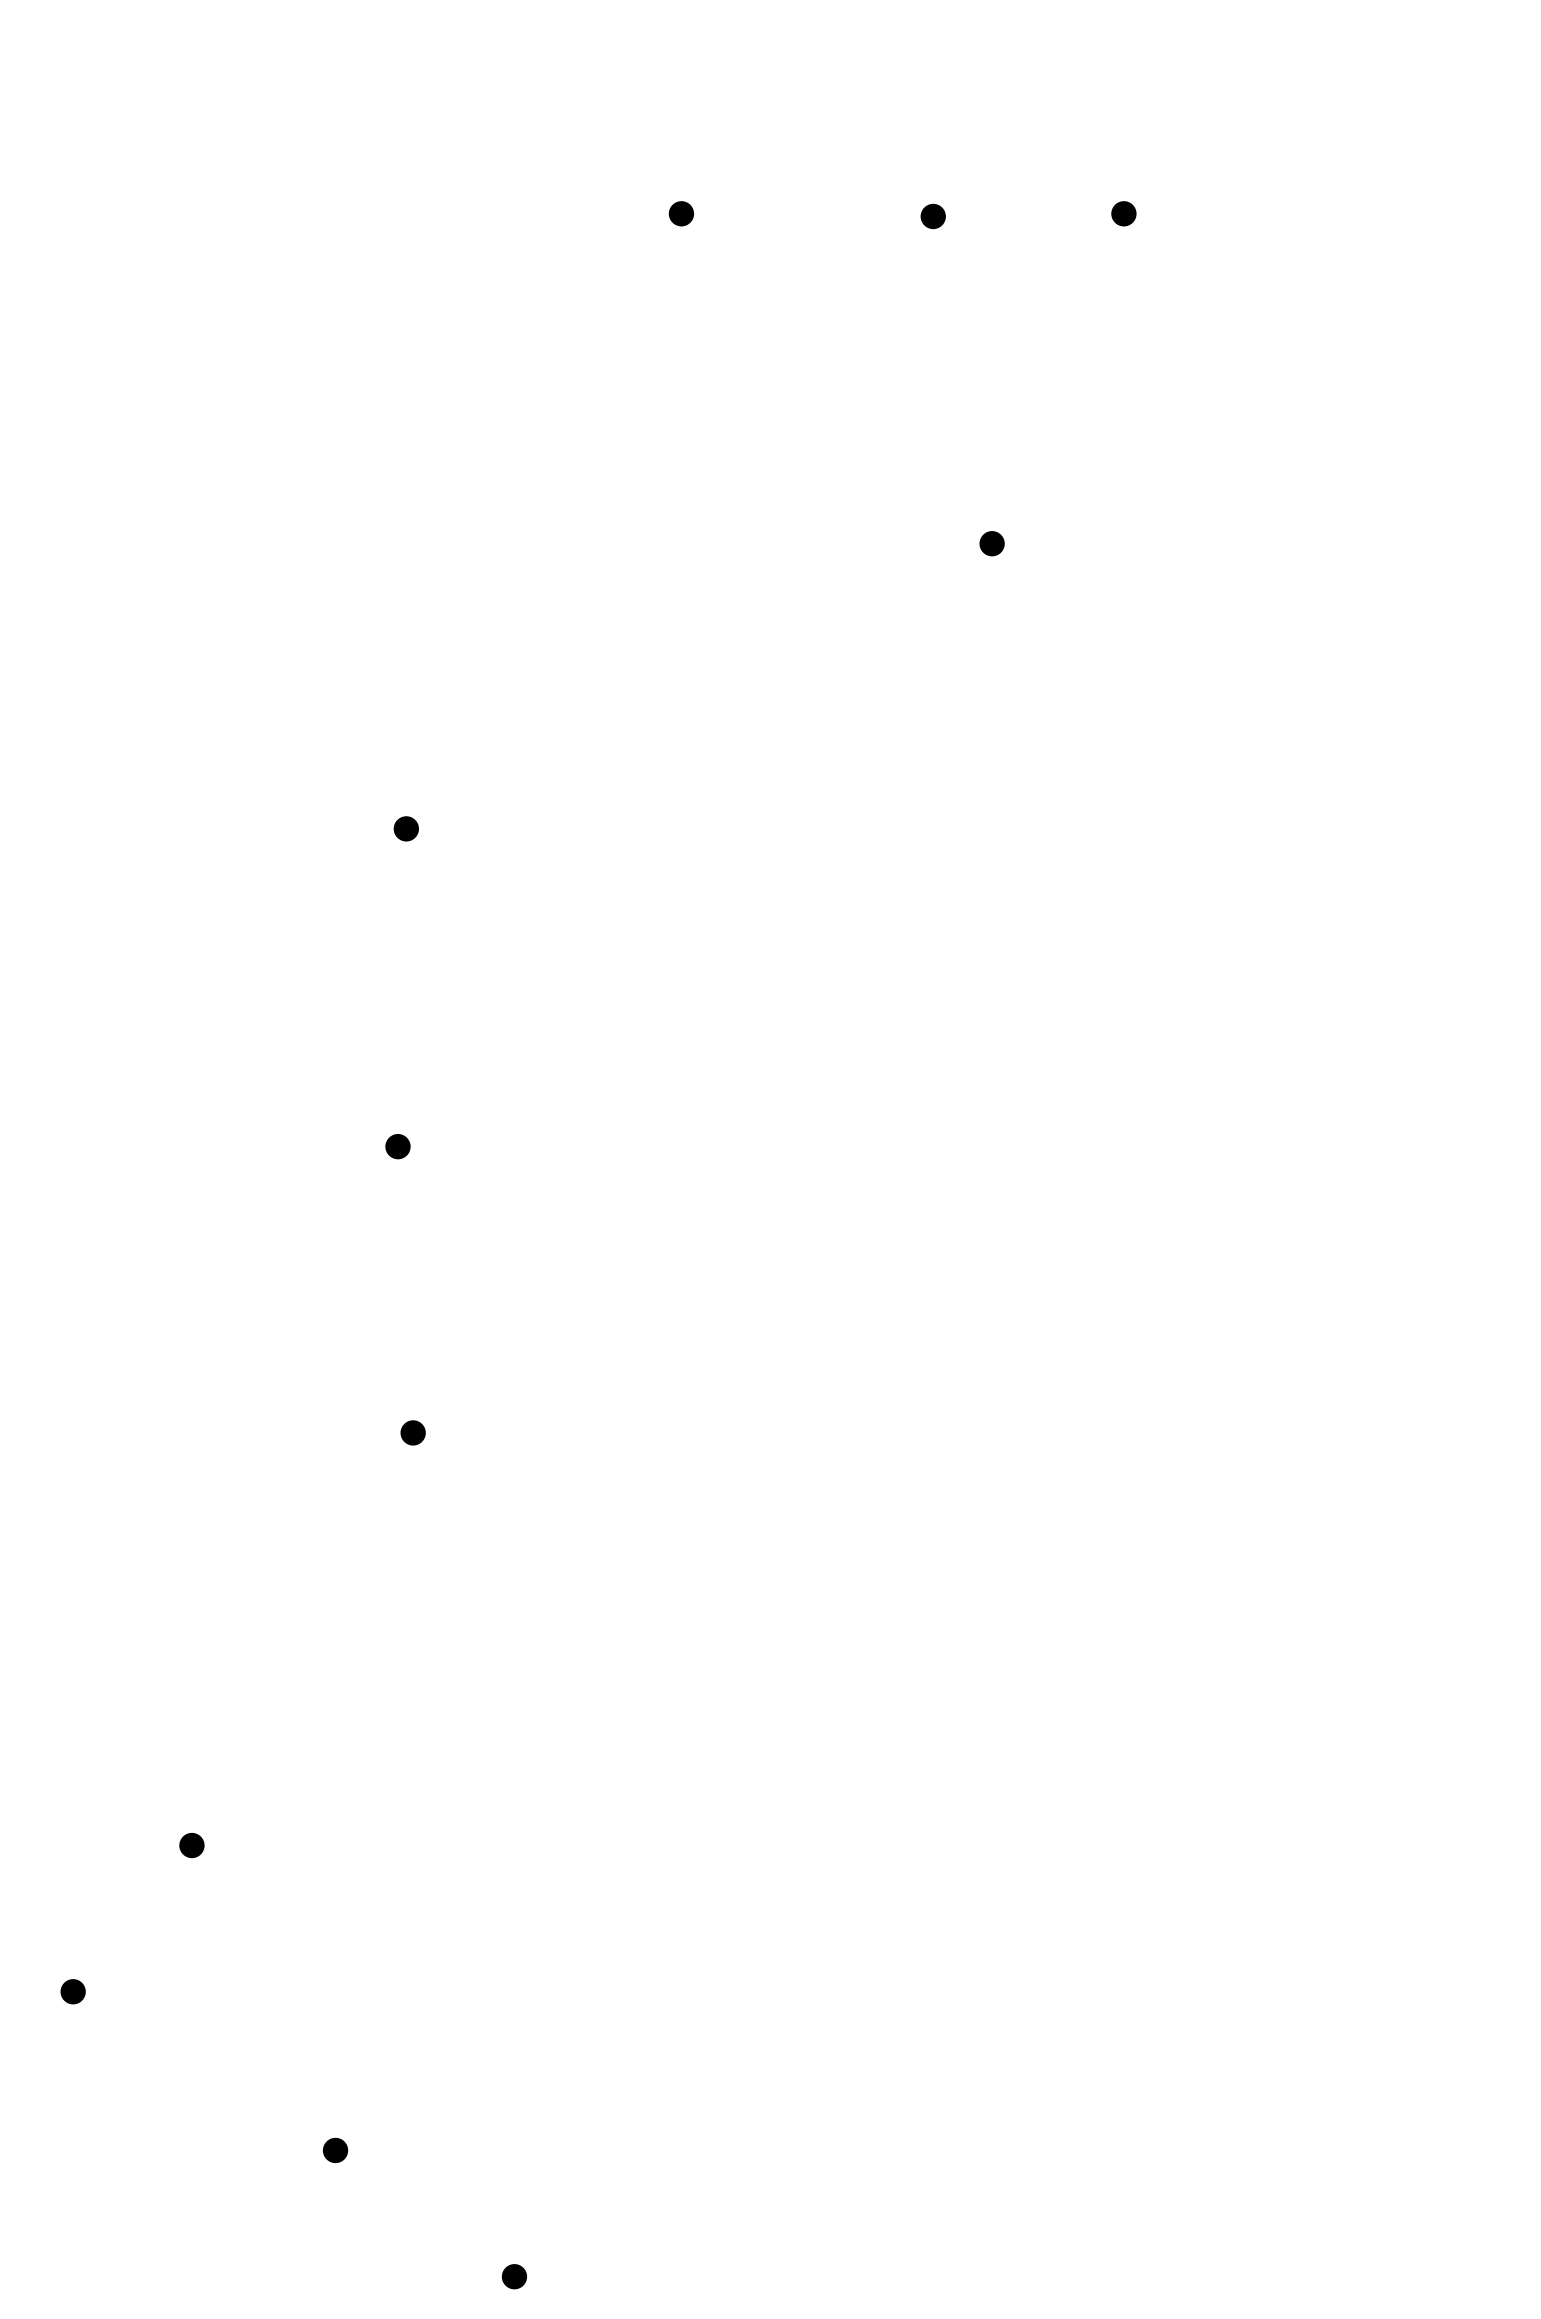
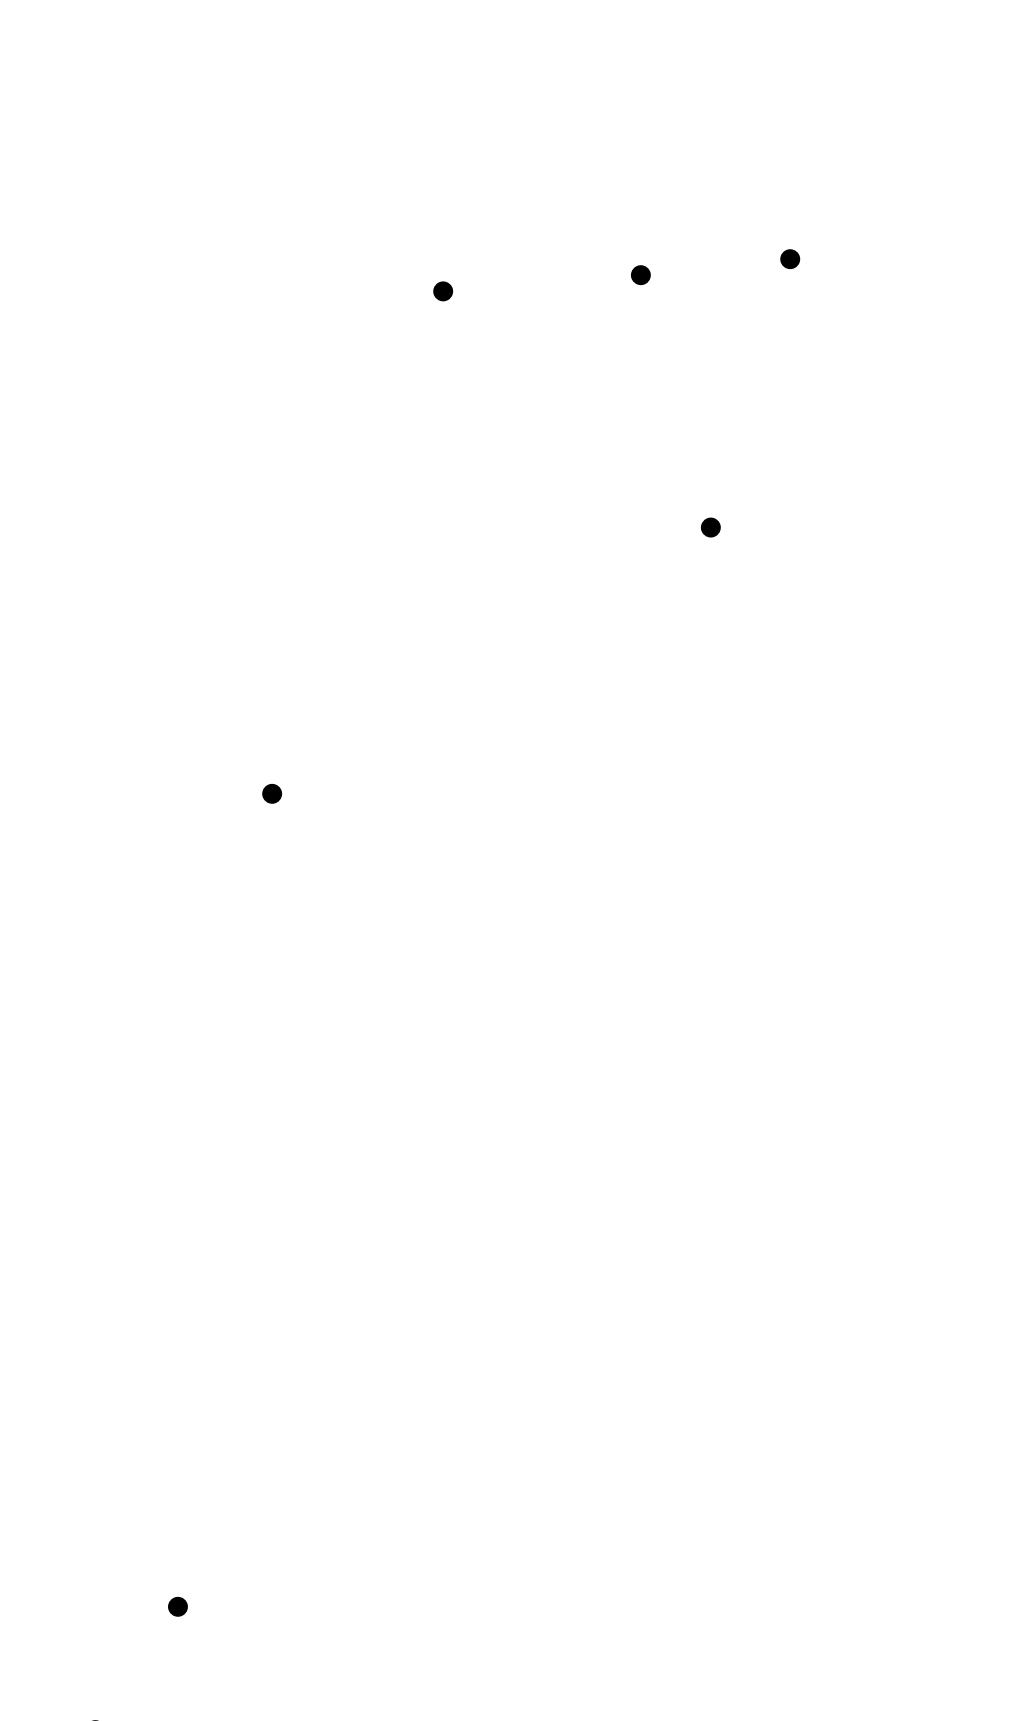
fill: (397, 1146) -> (288, 1043), removed
fill: (412, 1432) -> (320, 1266), removed

